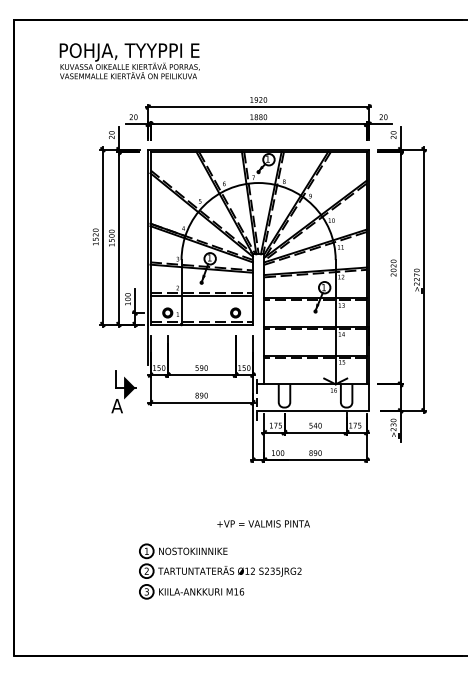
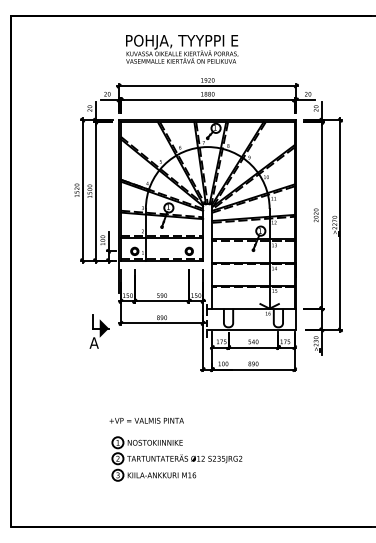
text: (129, 61) -> (181, 49), moved
part: (123, 391) -> (99, 331), moved
text: (263, 523) -> (146, 420), moved

